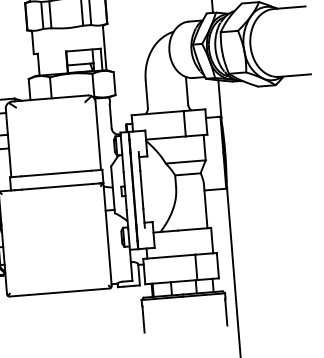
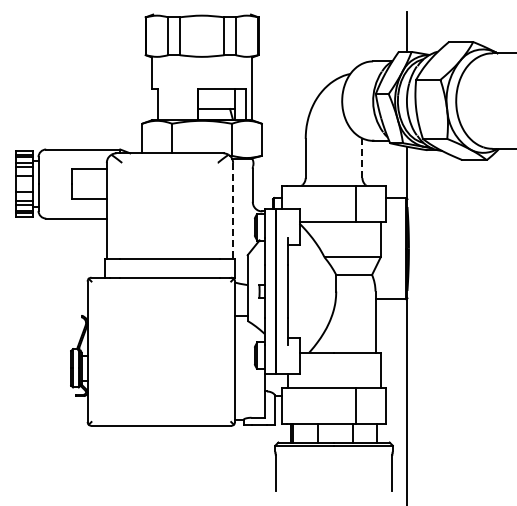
line: (187, 91) -> (362, 158), solid -> dashed
line: (98, 136) -> (233, 211), solid -> dashed

